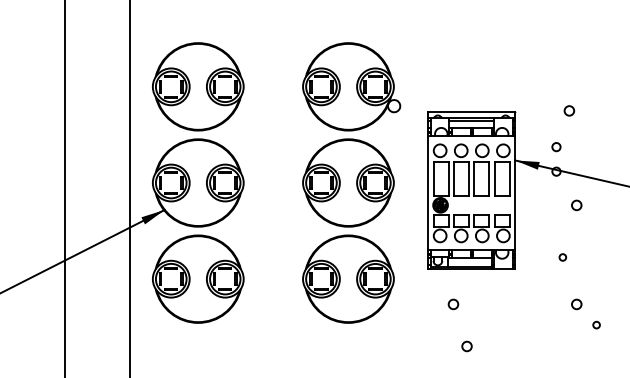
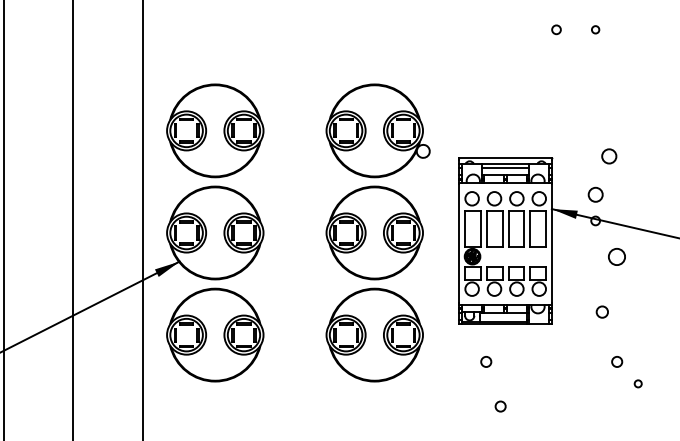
circle: (569, 110) -> (609, 156), size x1.4
circle: (556, 146) -> (595, 194), size x1.6
circle: (577, 205) -> (617, 256), size x1.6
circle: (562, 256) -> (602, 311), size x1.6

